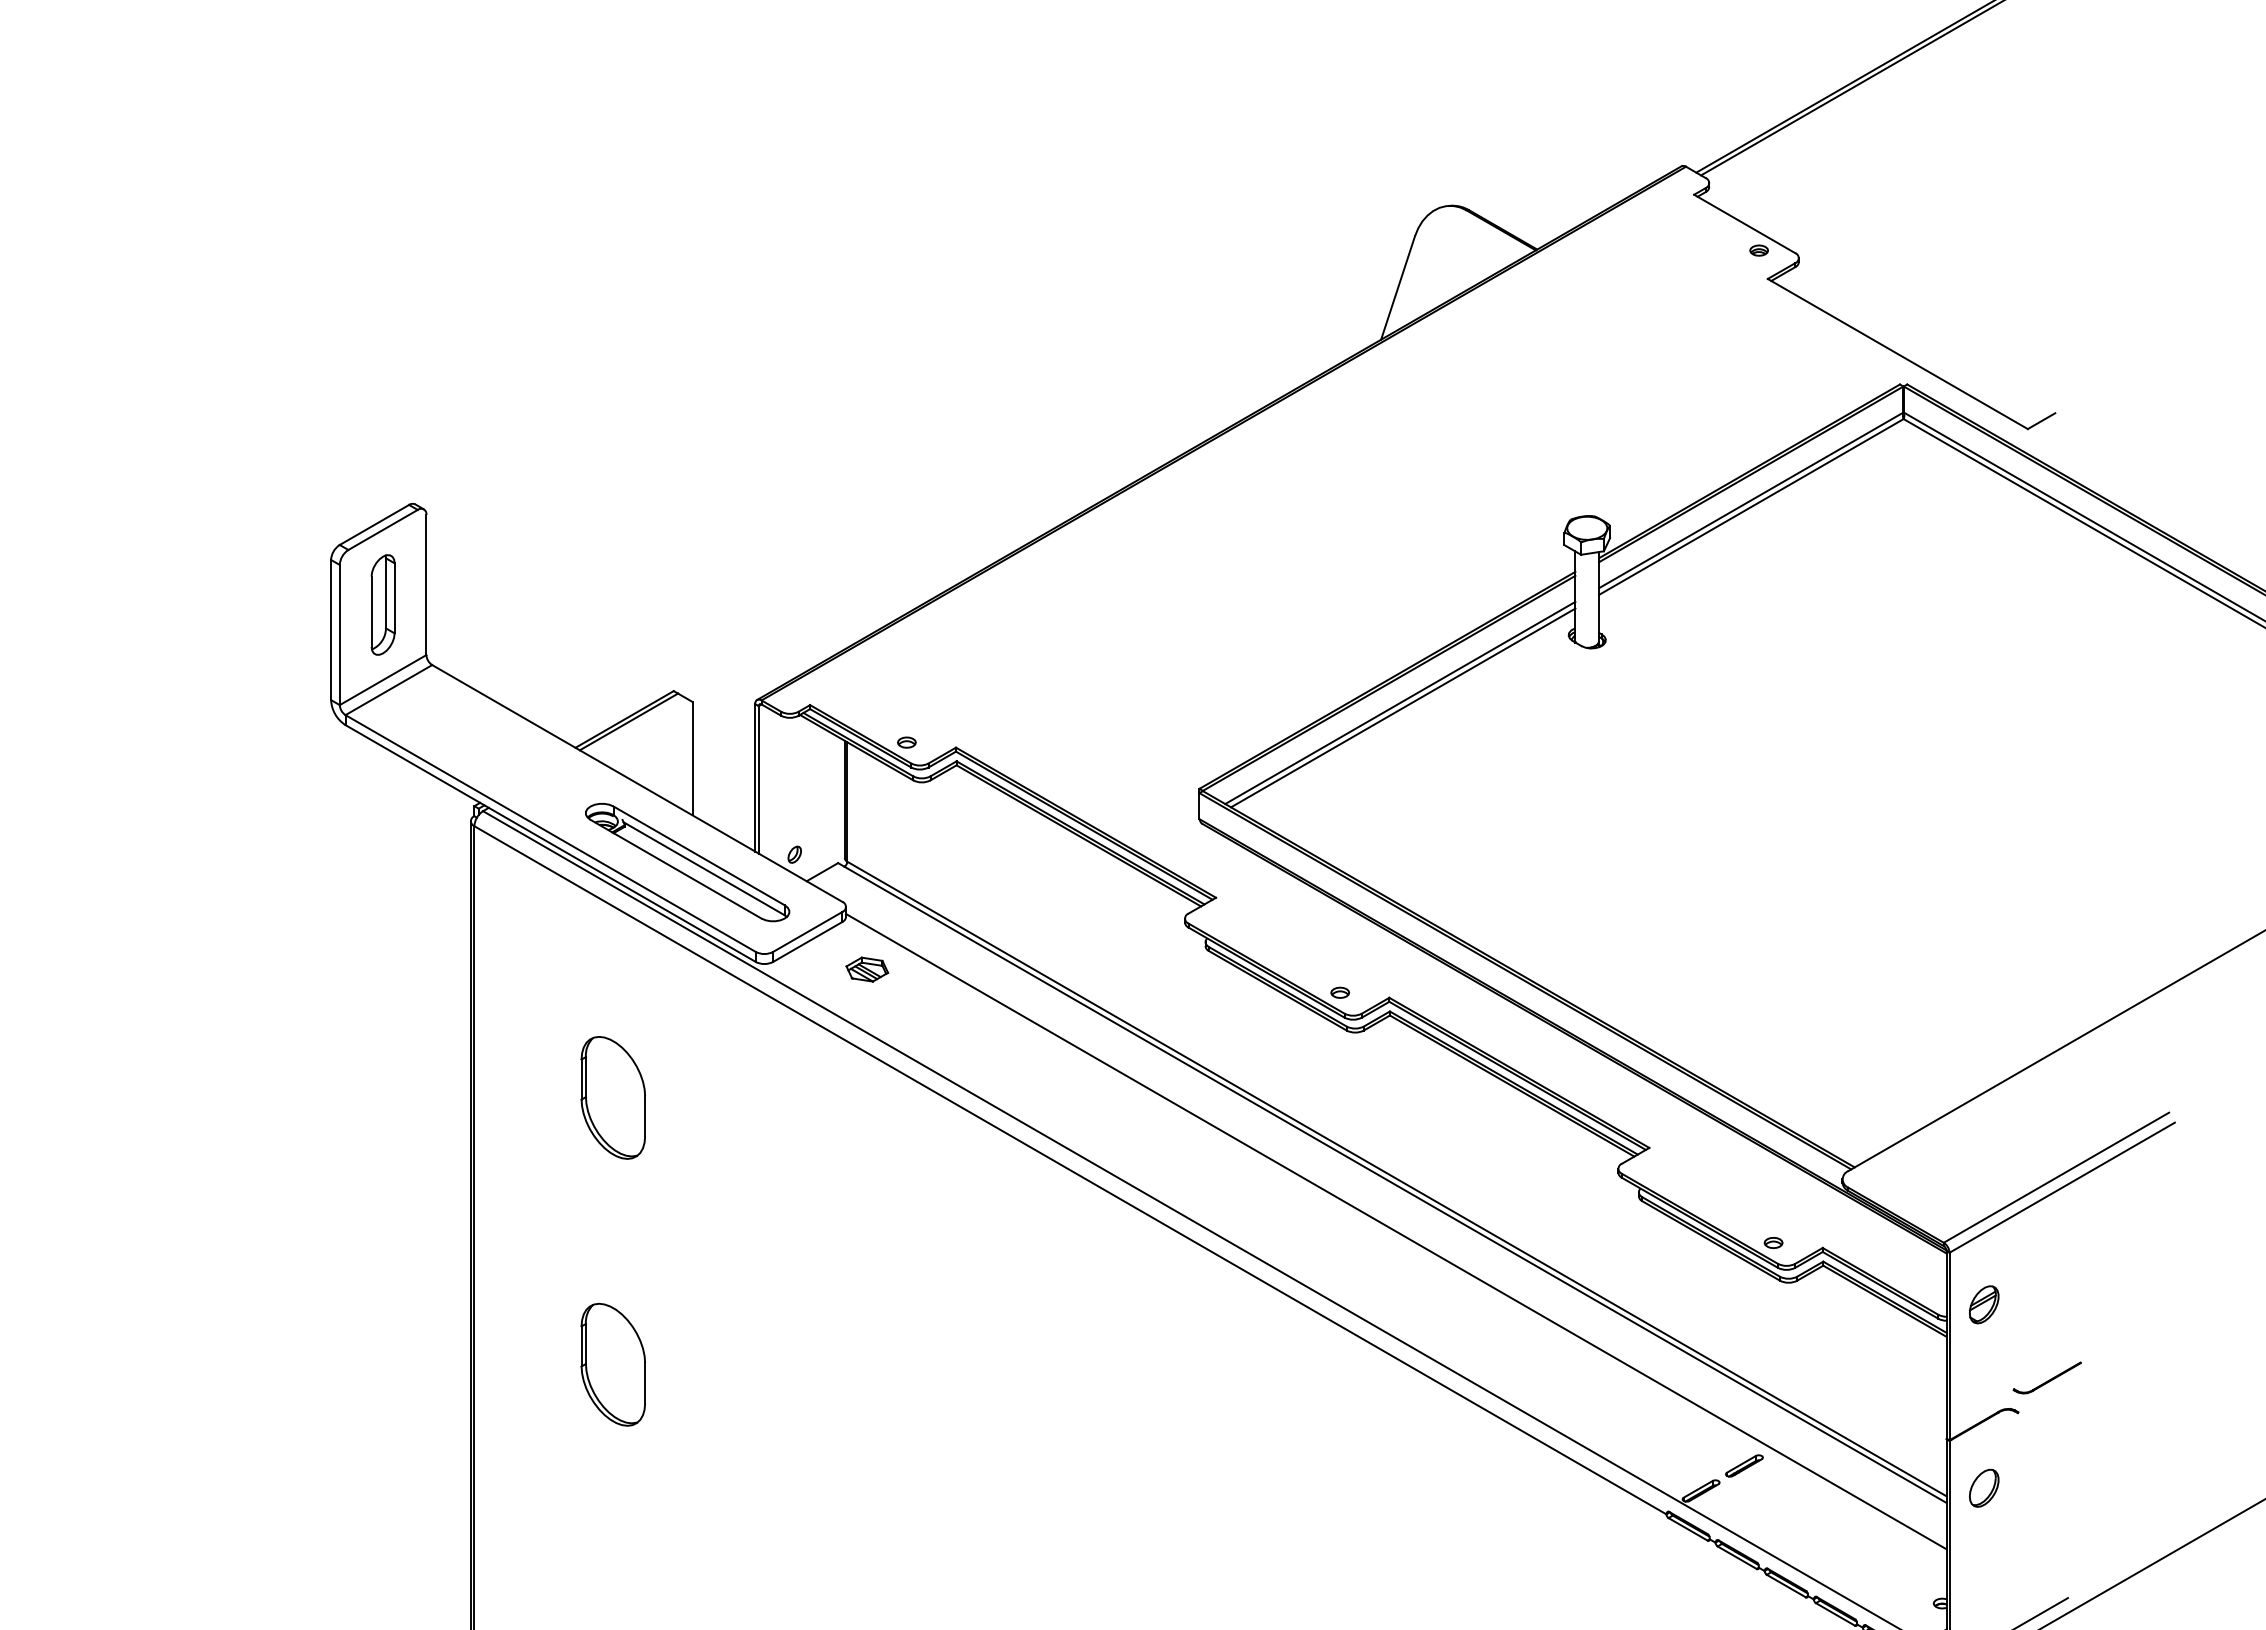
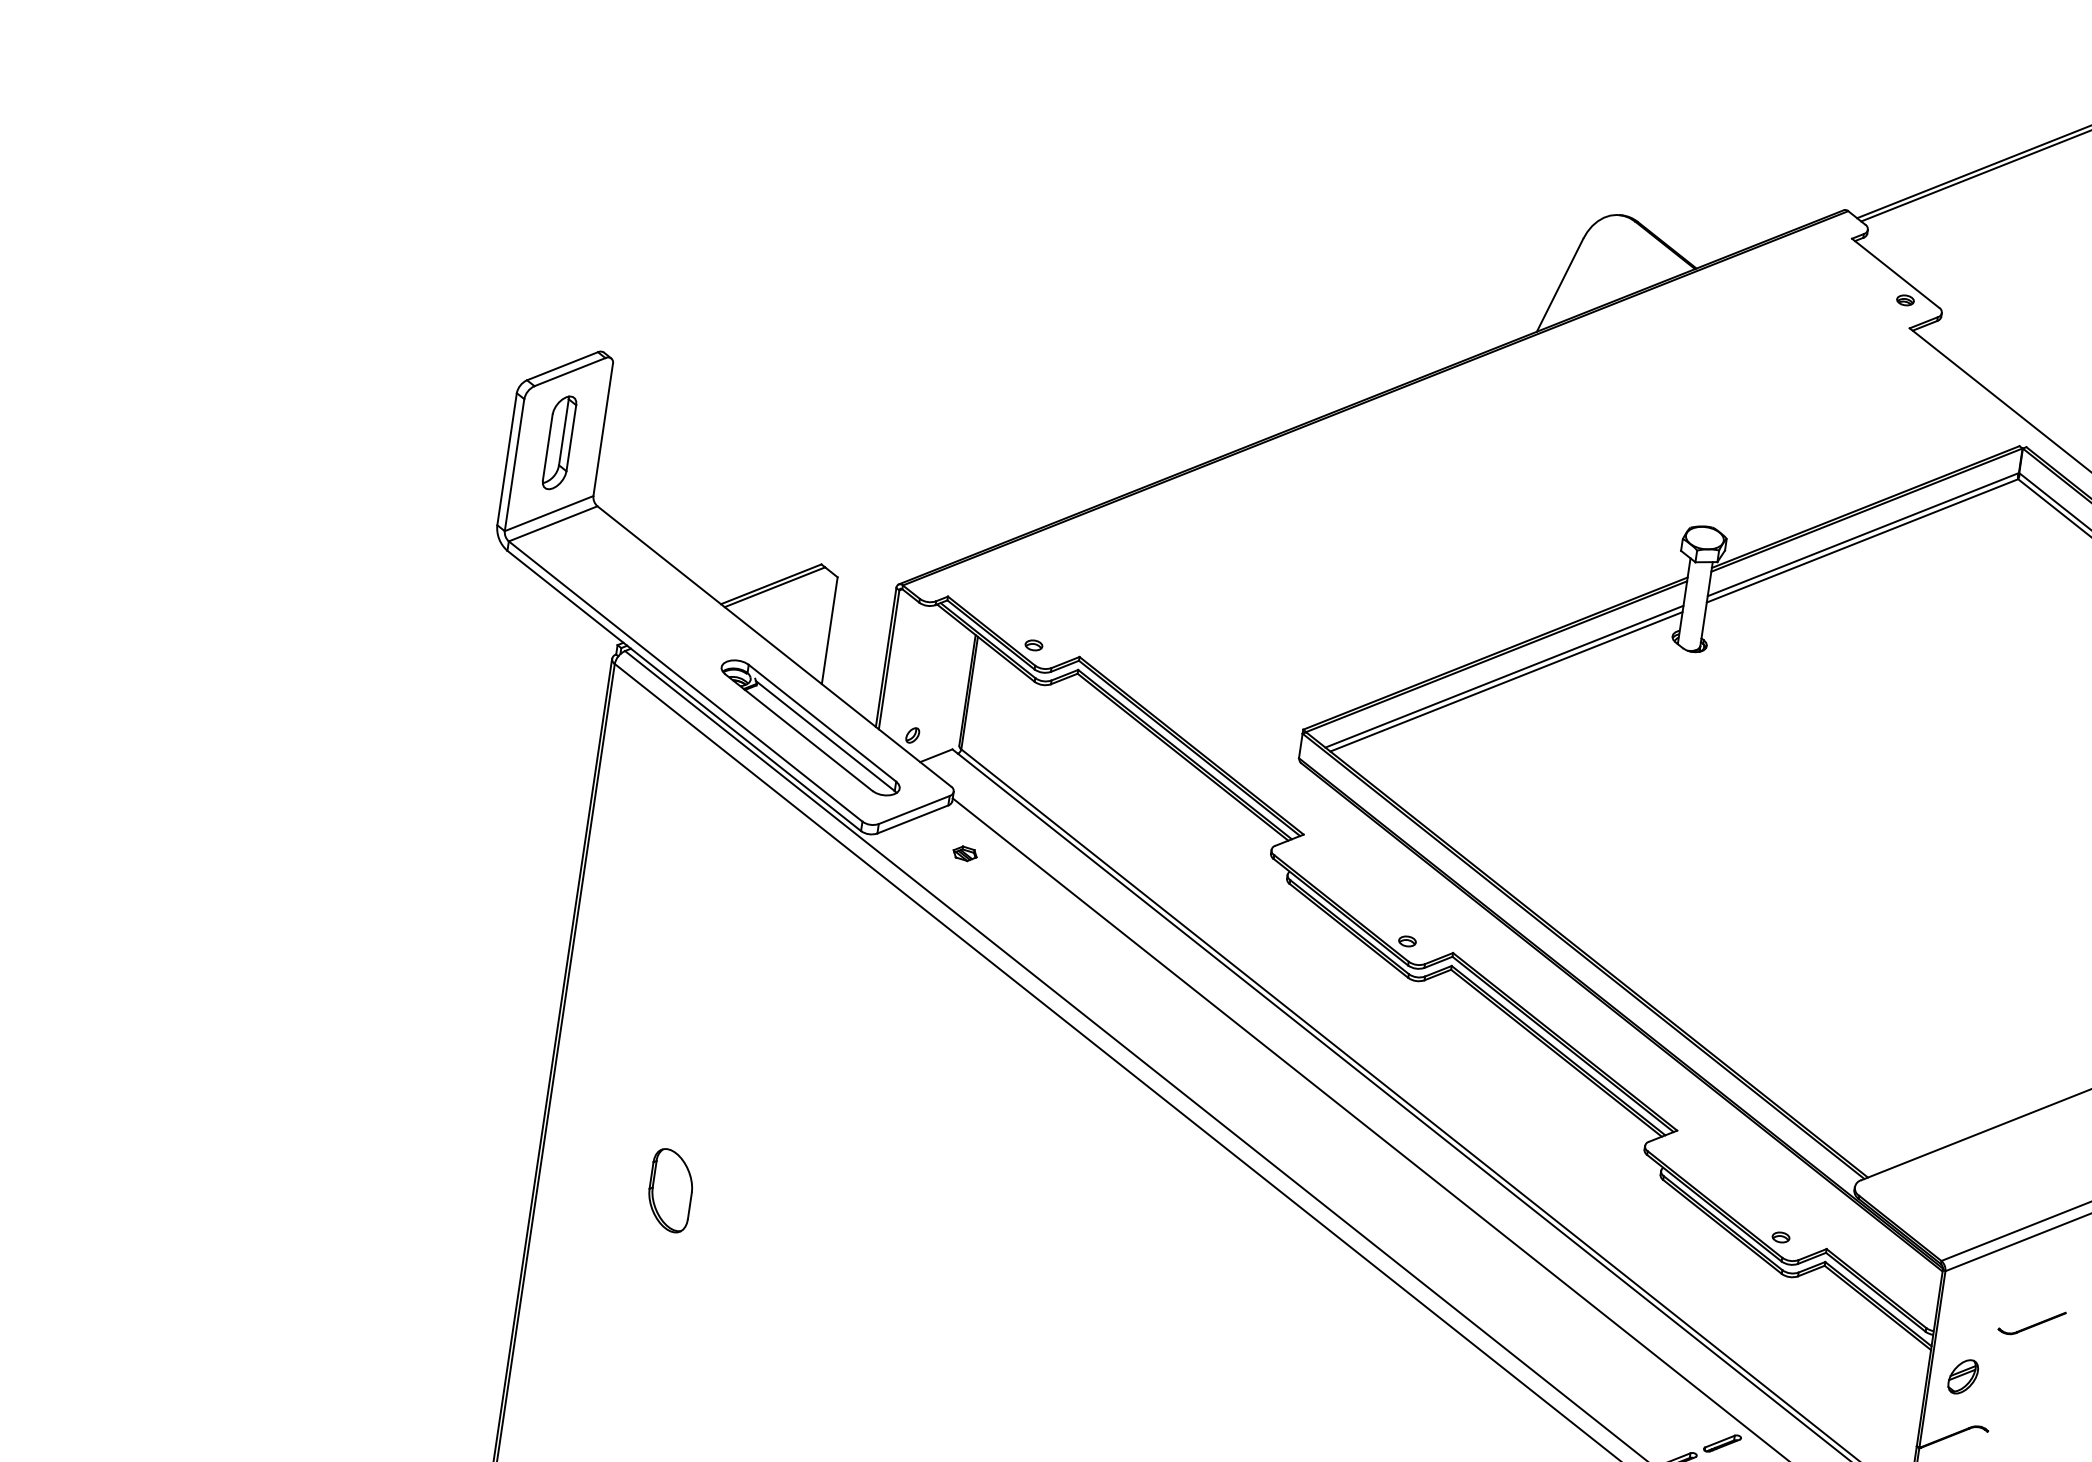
part: (867, 969) -> (965, 853), size x0.6
part: (612, 1097) -> (707, 938), removed
part: (1983, 1304) -> (1962, 1376), moved
part: (612, 1364) -> (670, 1190), size x0.7
part: (2046, 1377) -> (2031, 1322), moved

